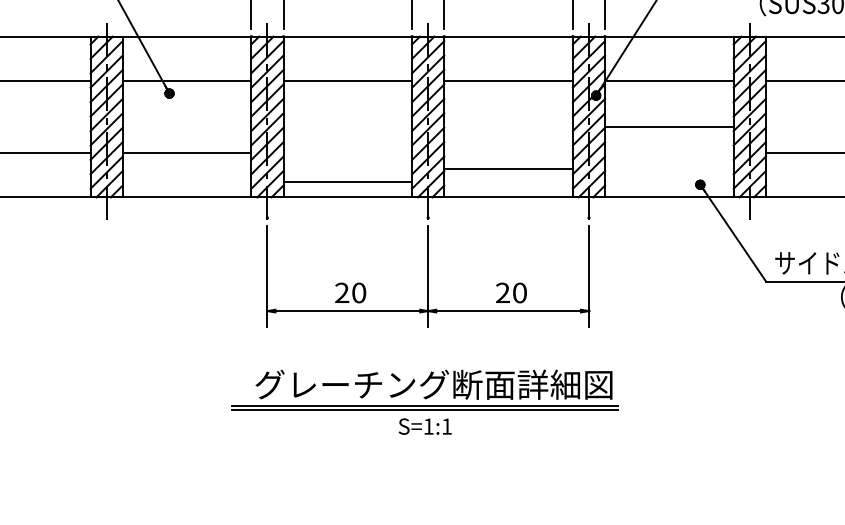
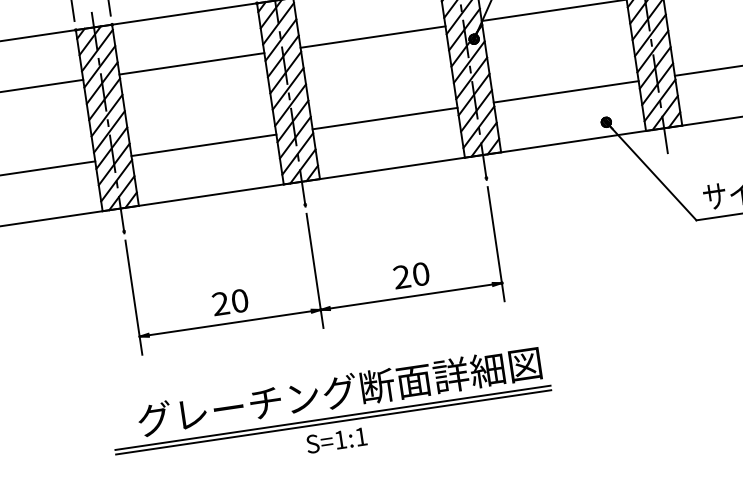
line: (669, 127) -> (566, 92), moved
line: (508, 169) -> (385, 118), moved
line: (347, 182) -> (203, 145), moved

